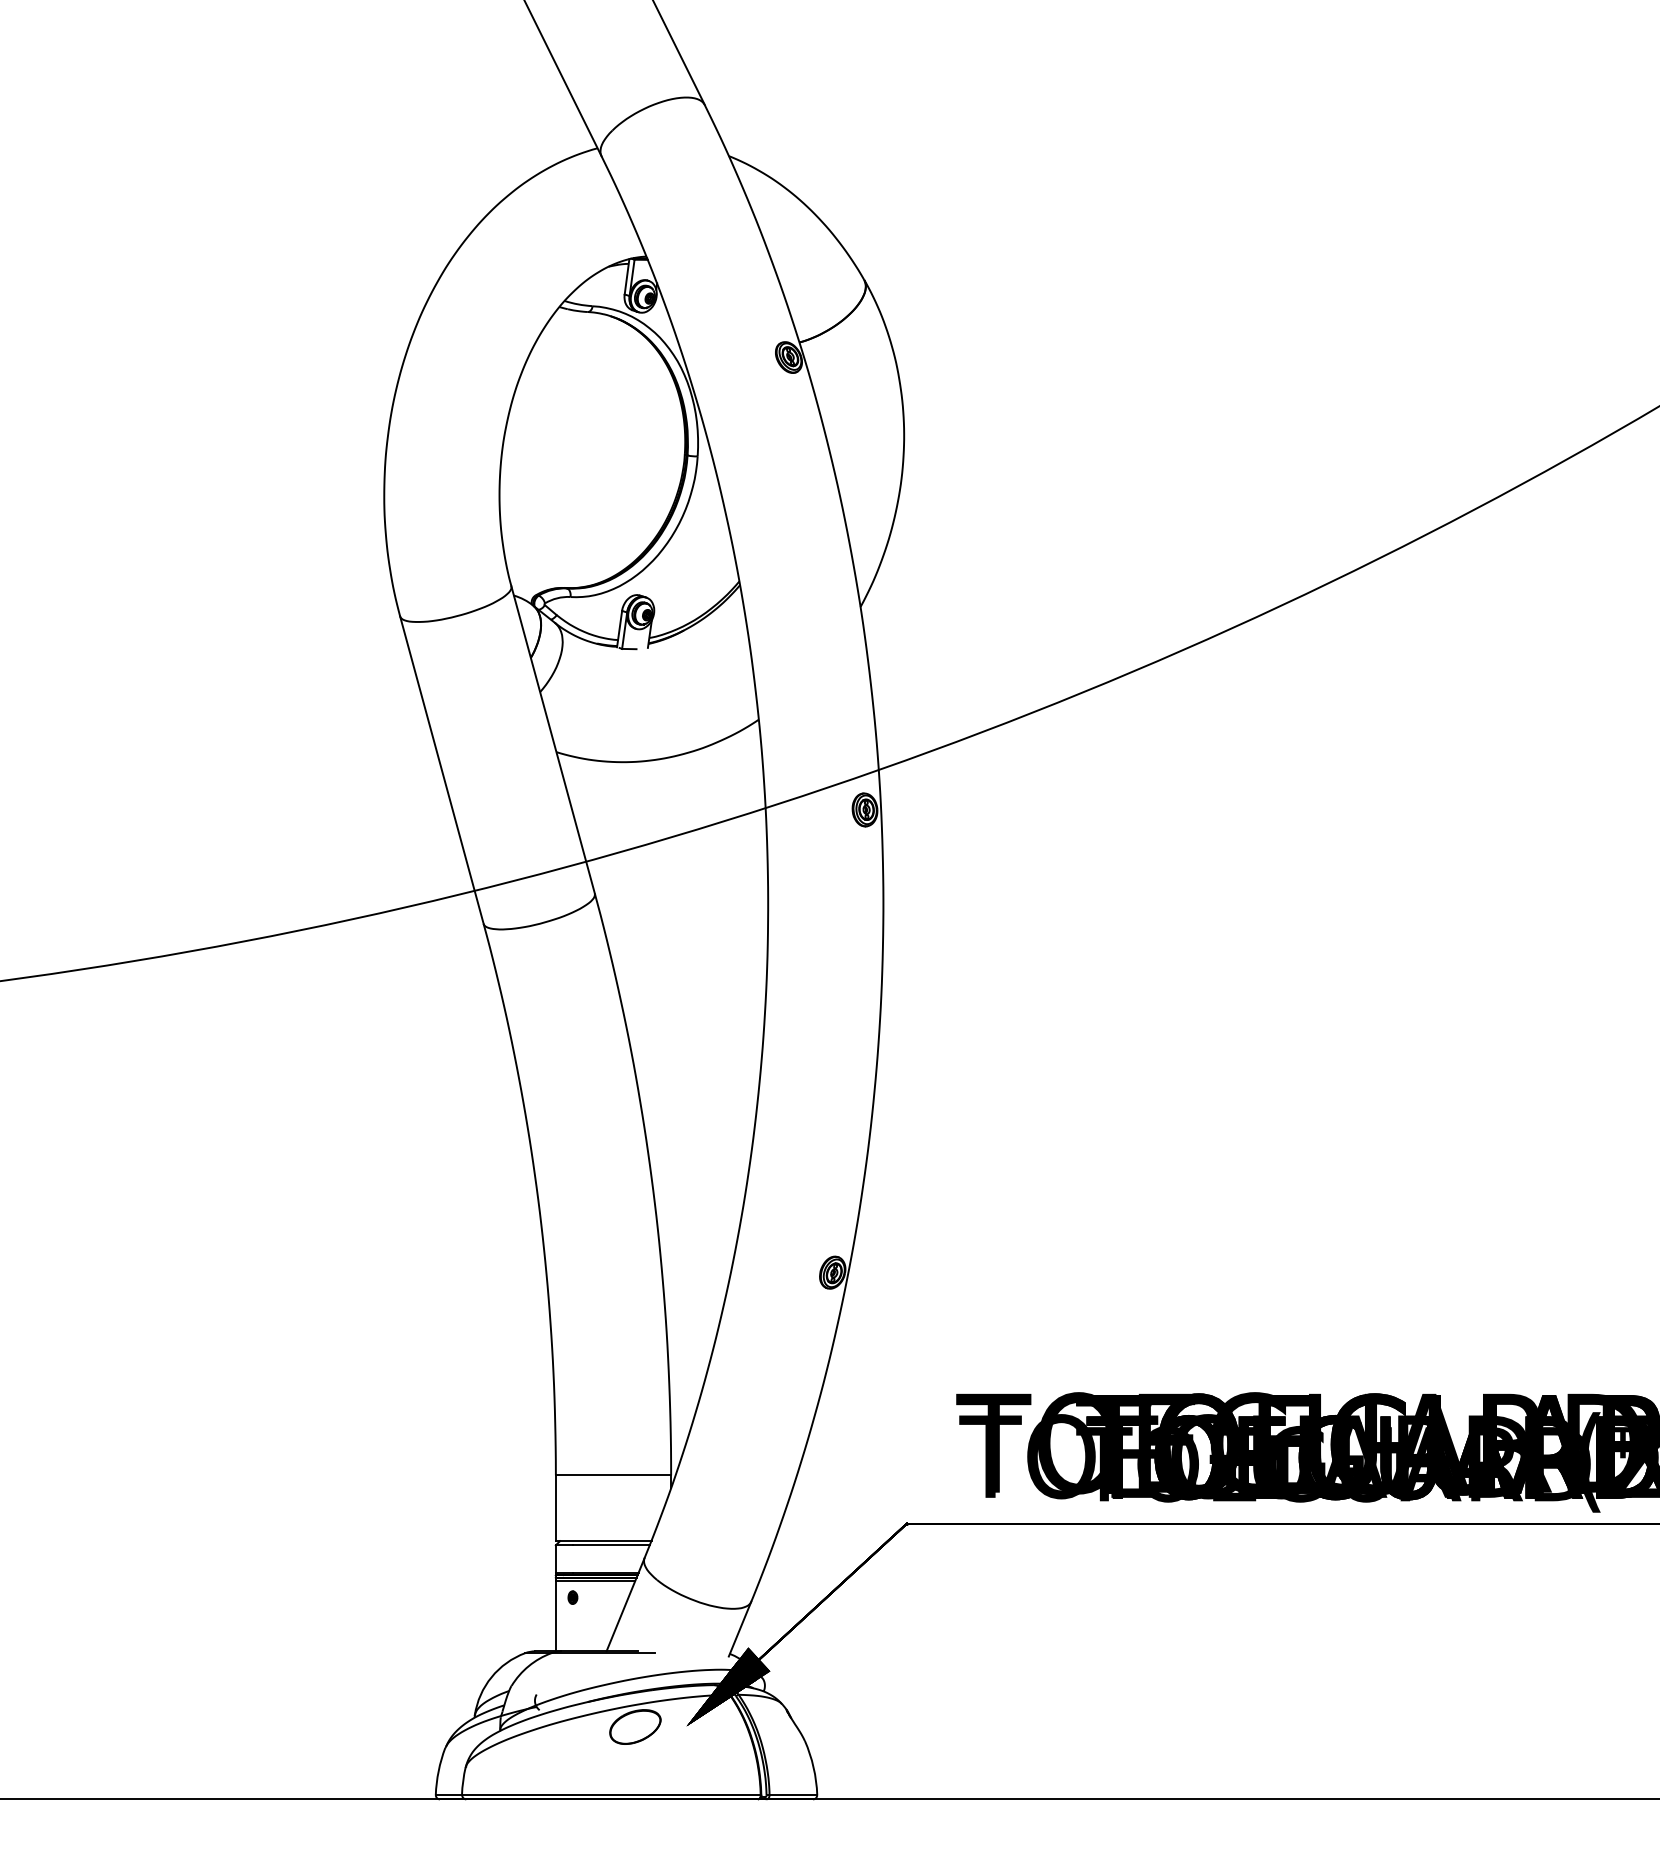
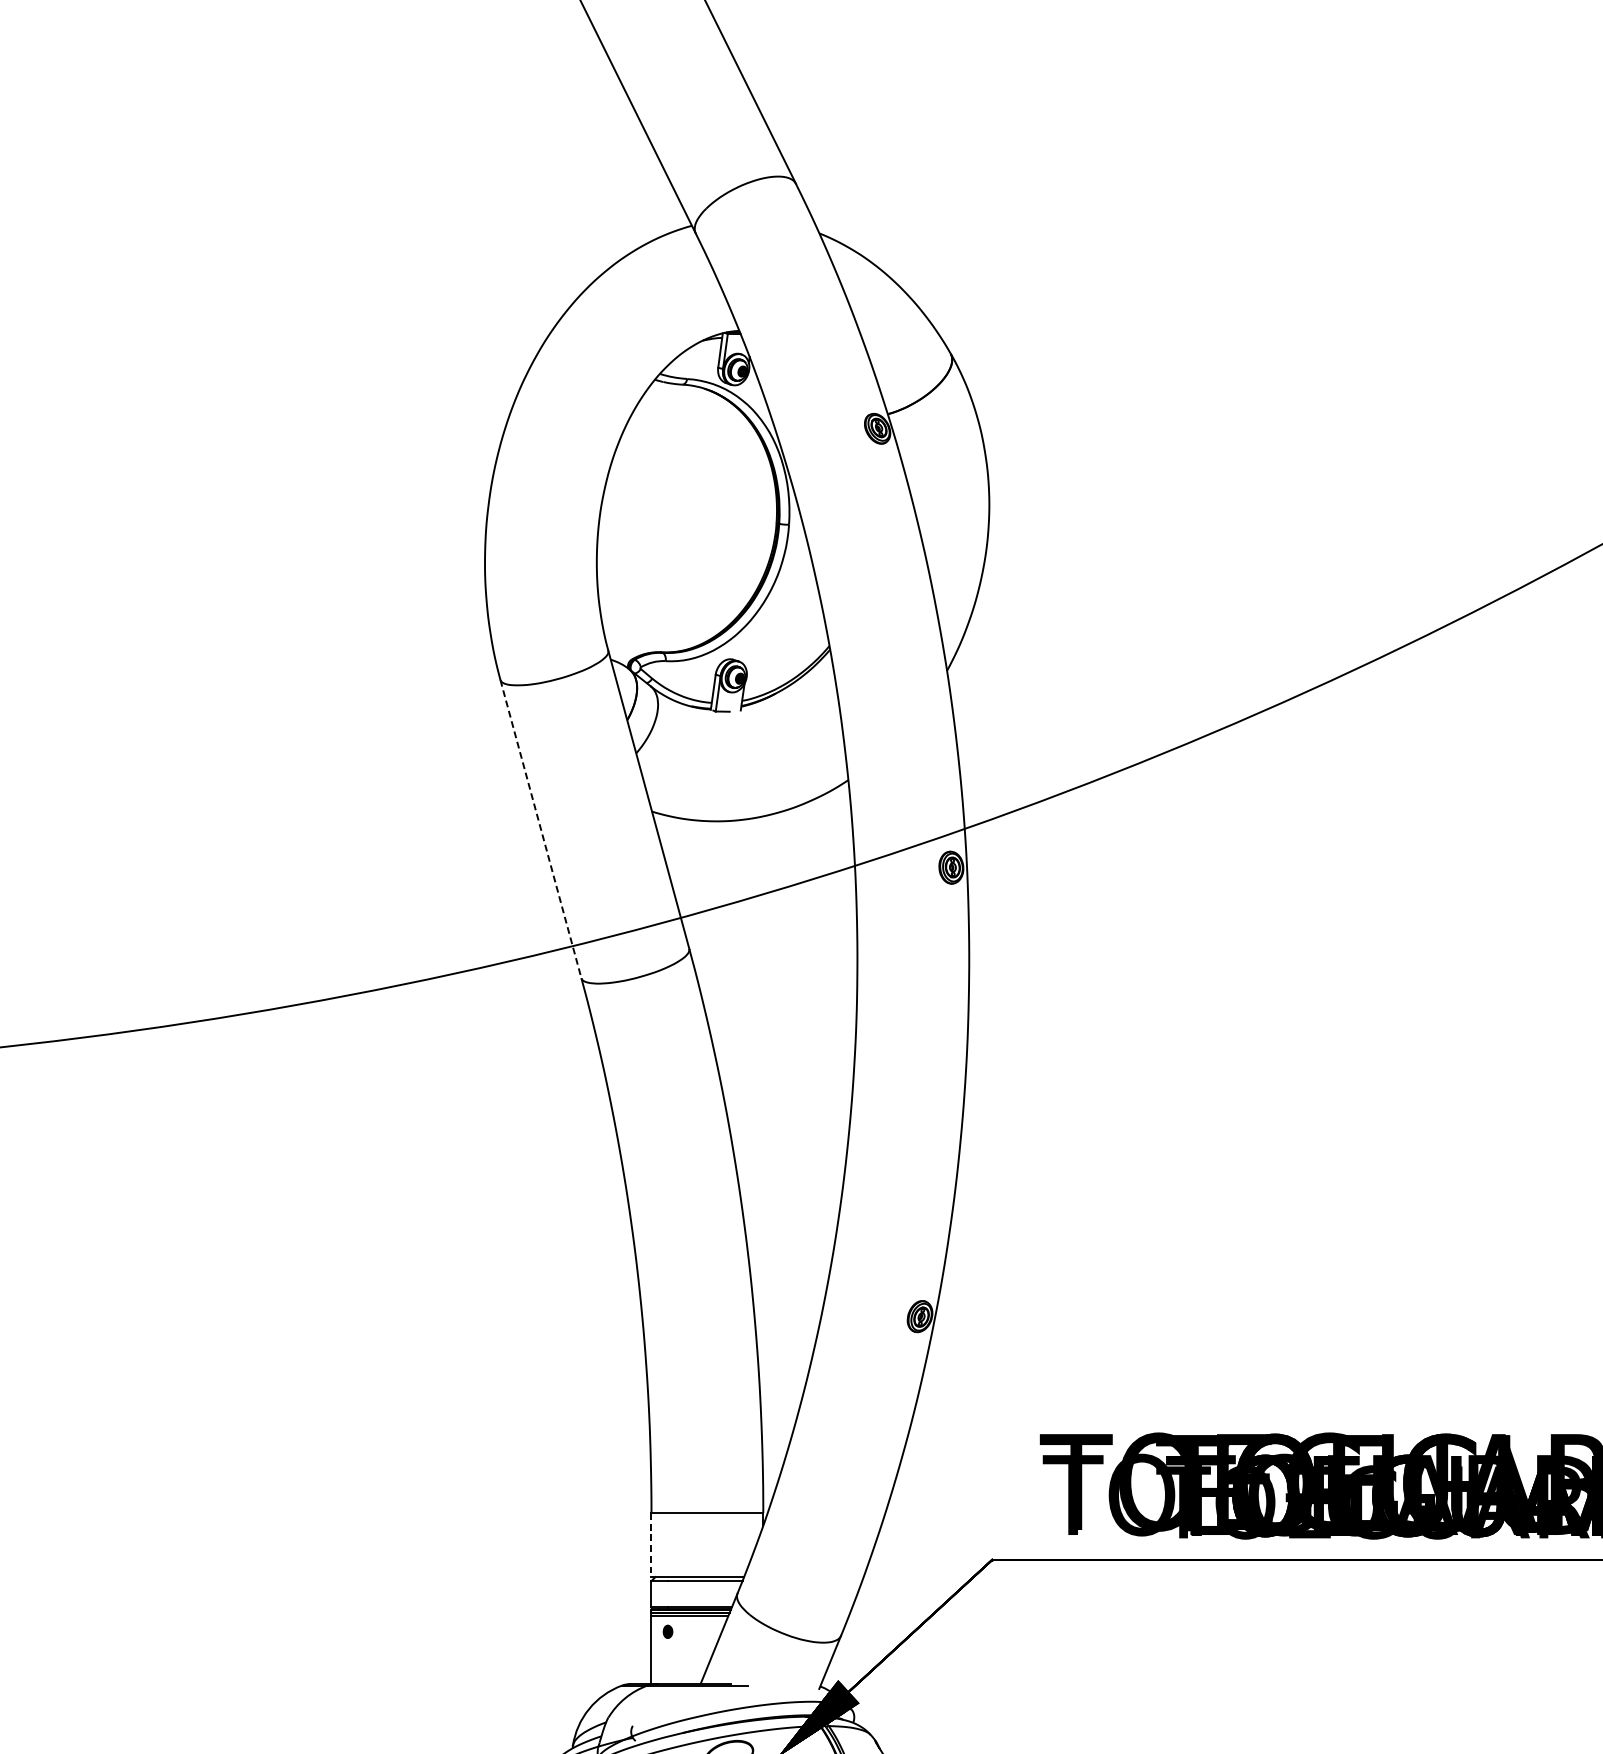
line: (442, 770) -> (541, 829), solid -> dashed
line: (555, 1508) -> (651, 1545), solid -> dashed

